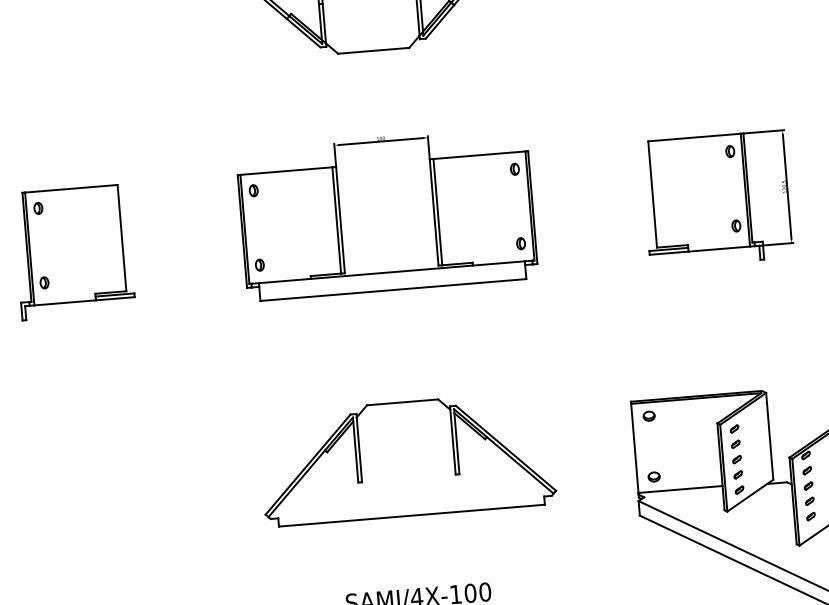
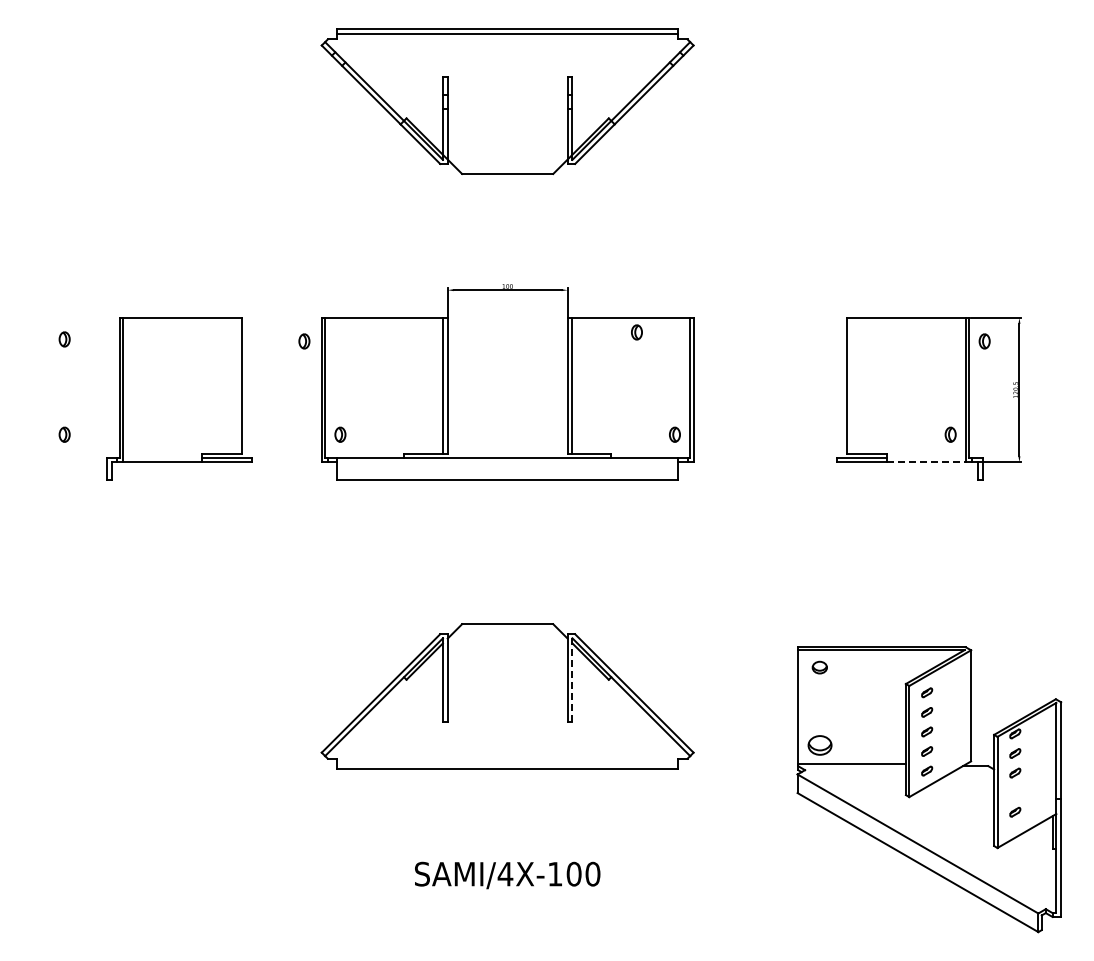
part: (730, 151) -> (984, 341), moved
part: (514, 169) -> (636, 332), moved
part: (253, 190) -> (304, 341), moved
line: (720, 249) -> (927, 462), solid -> dashed
part: (74, 251) -> (179, 398), moved
line: (456, 441) -> (572, 679), solid -> dashed
part: (653, 477) -> (819, 745), size x1.6
part: (809, 501) -> (1015, 792), removed

